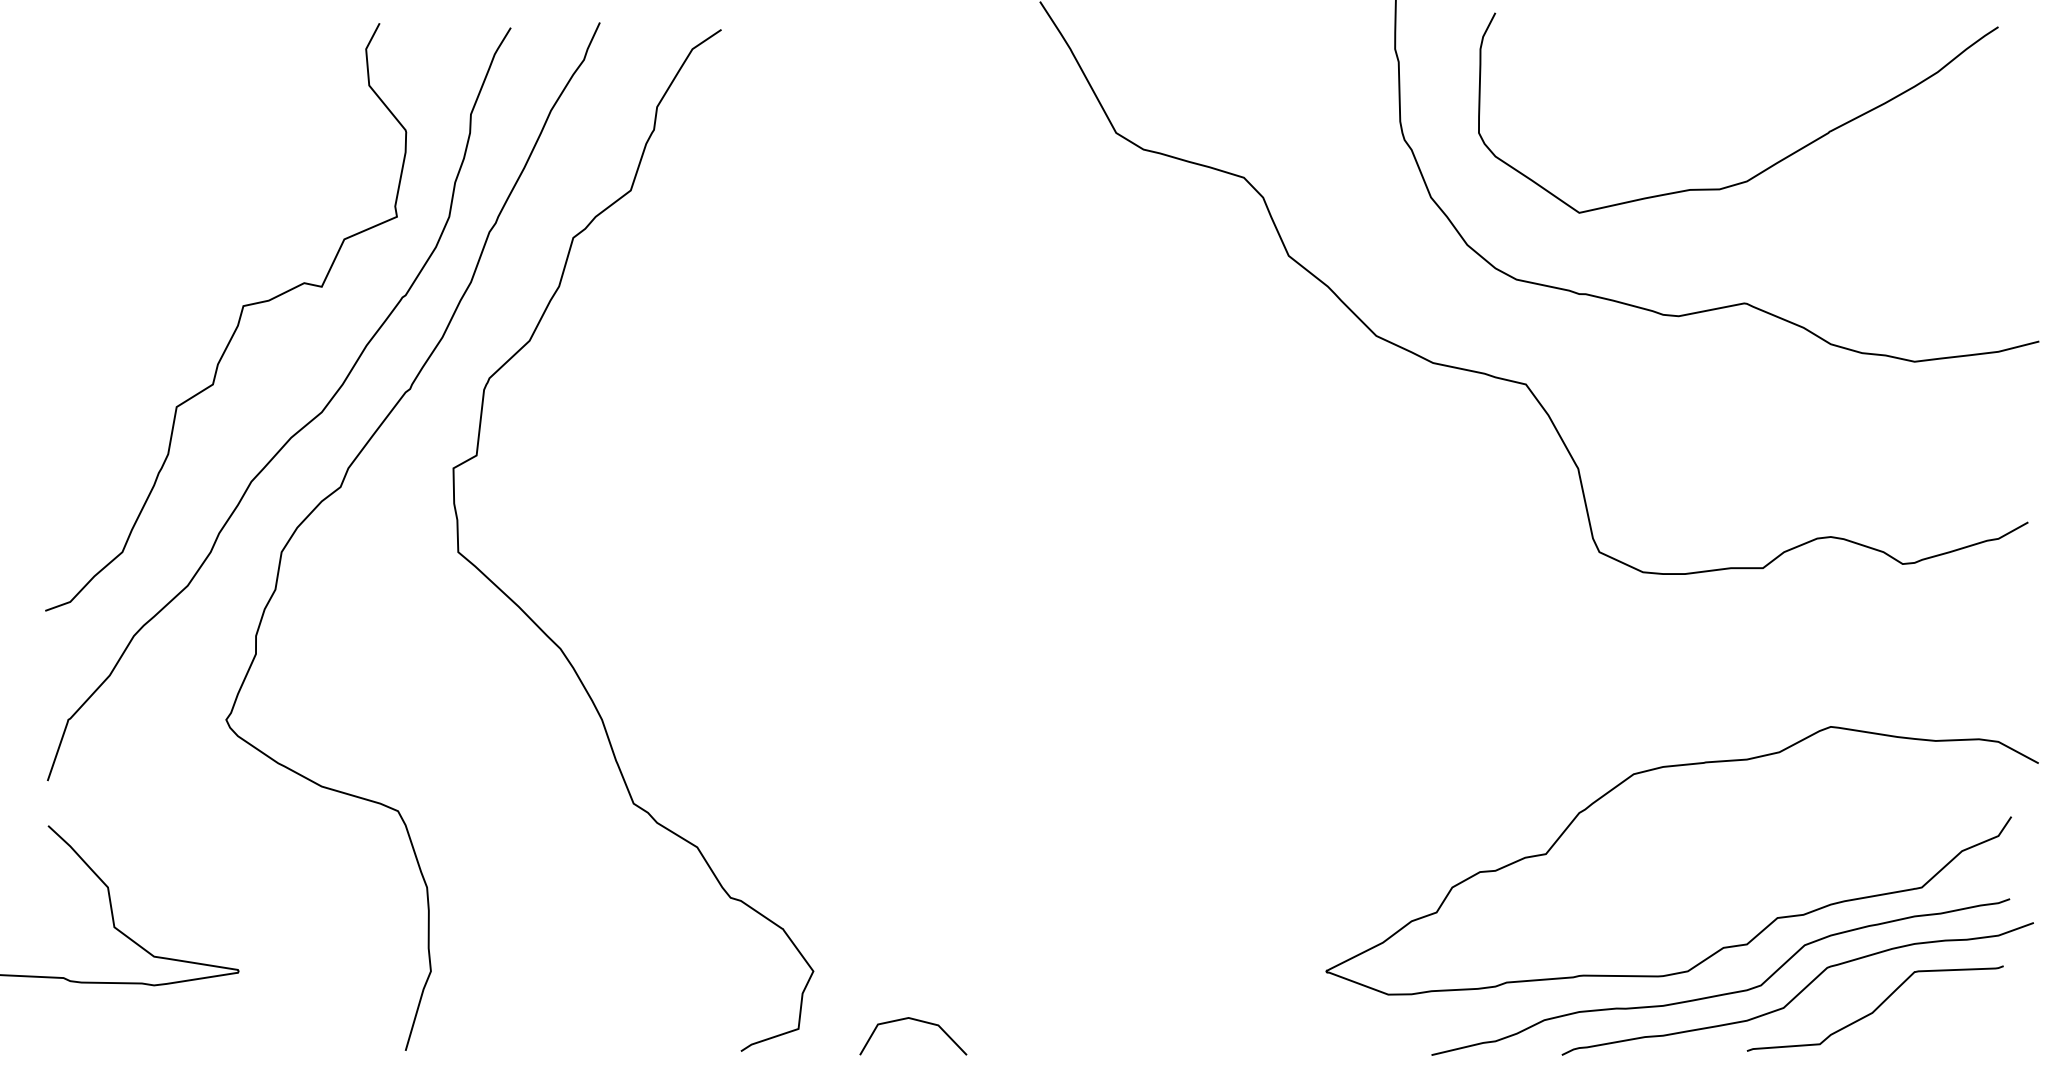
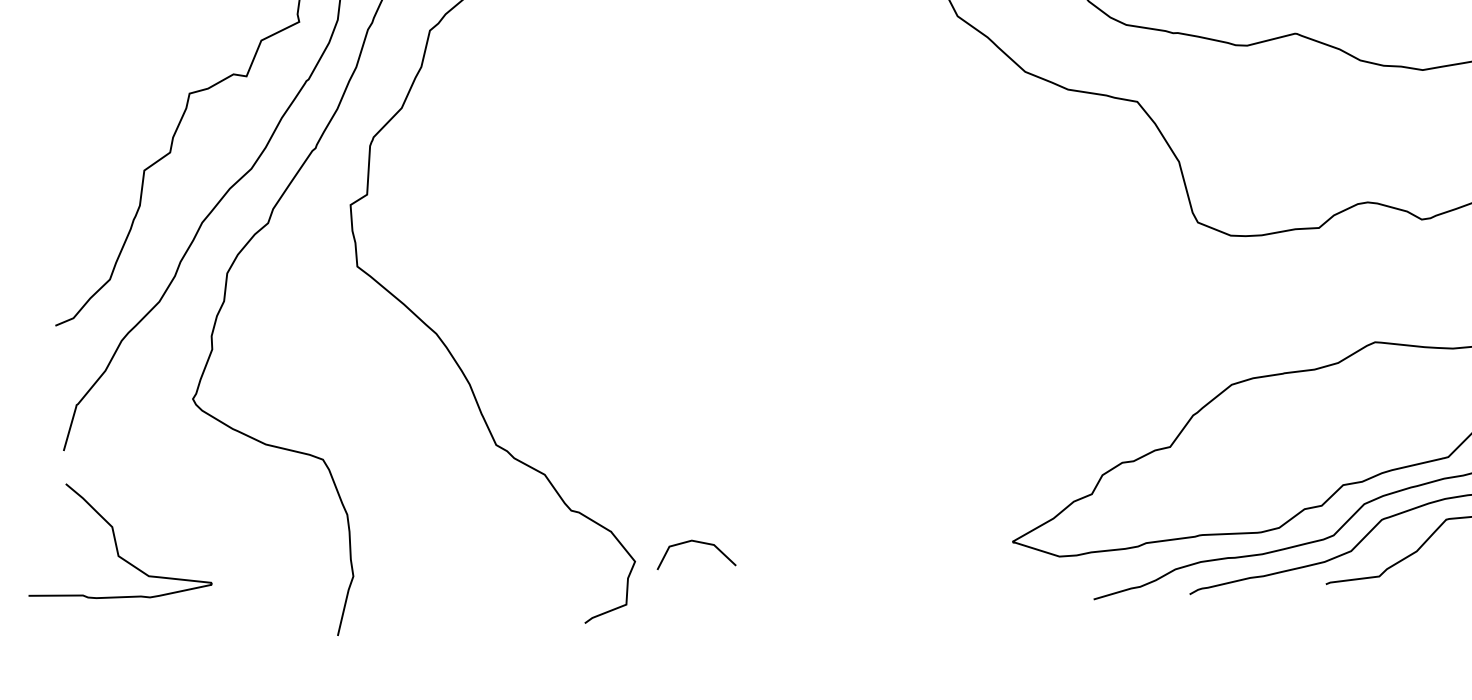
line: (917, 1021) -> (698, 542), moved

